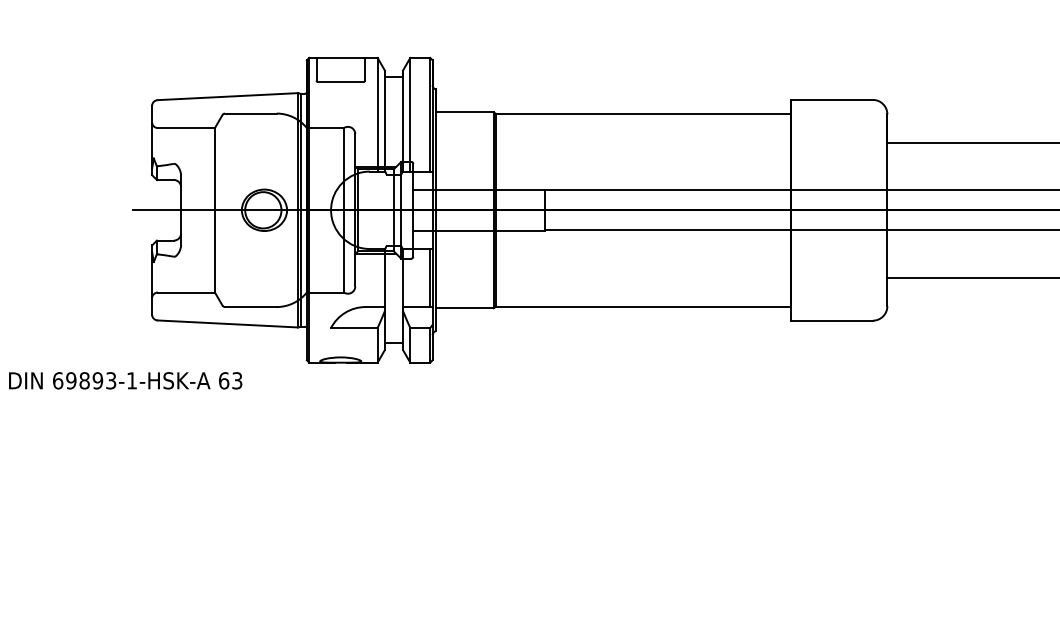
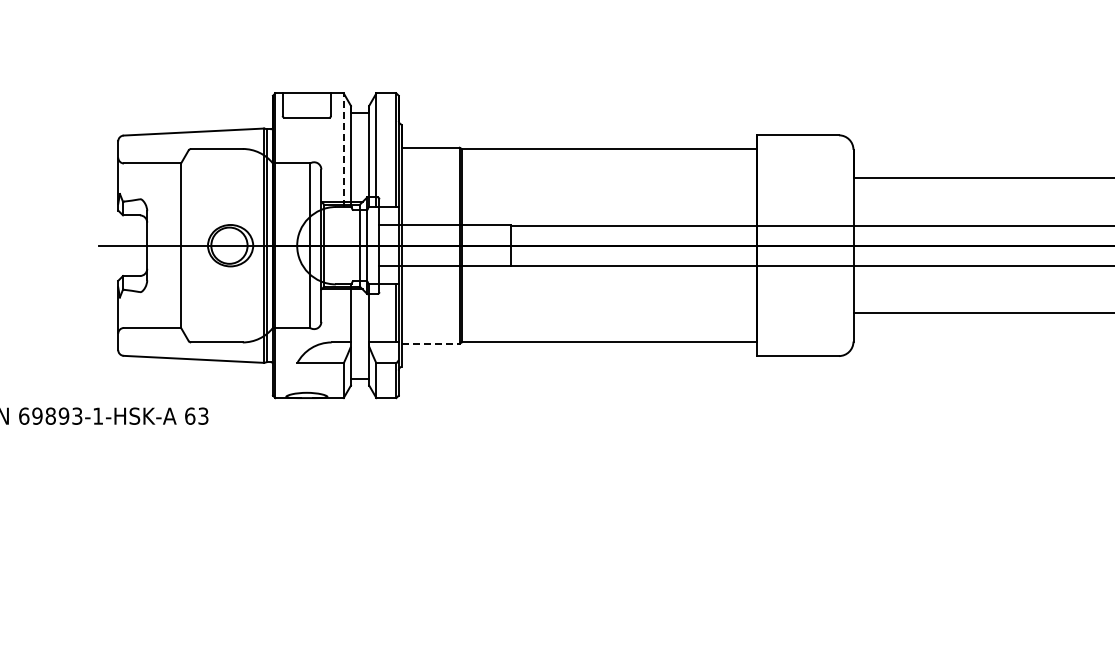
line: (377, 115) -> (343, 150), solid -> dashed
line: (465, 308) -> (431, 343), solid -> dashed

